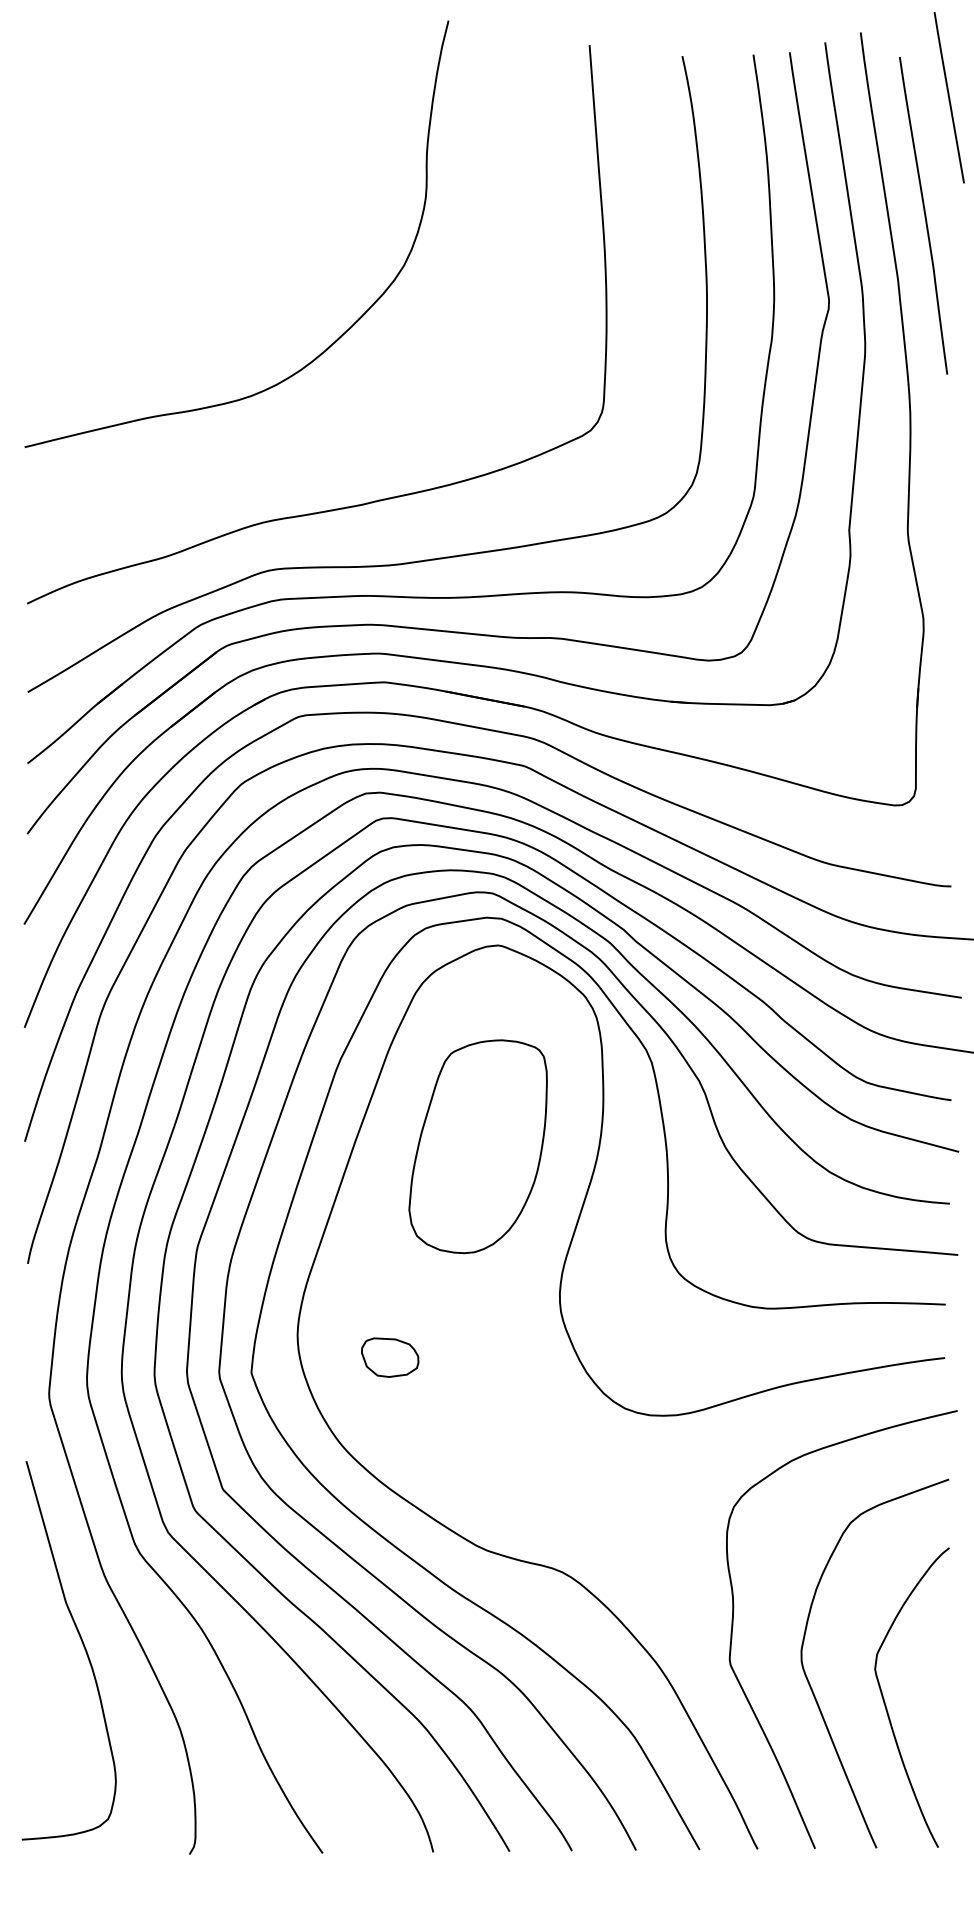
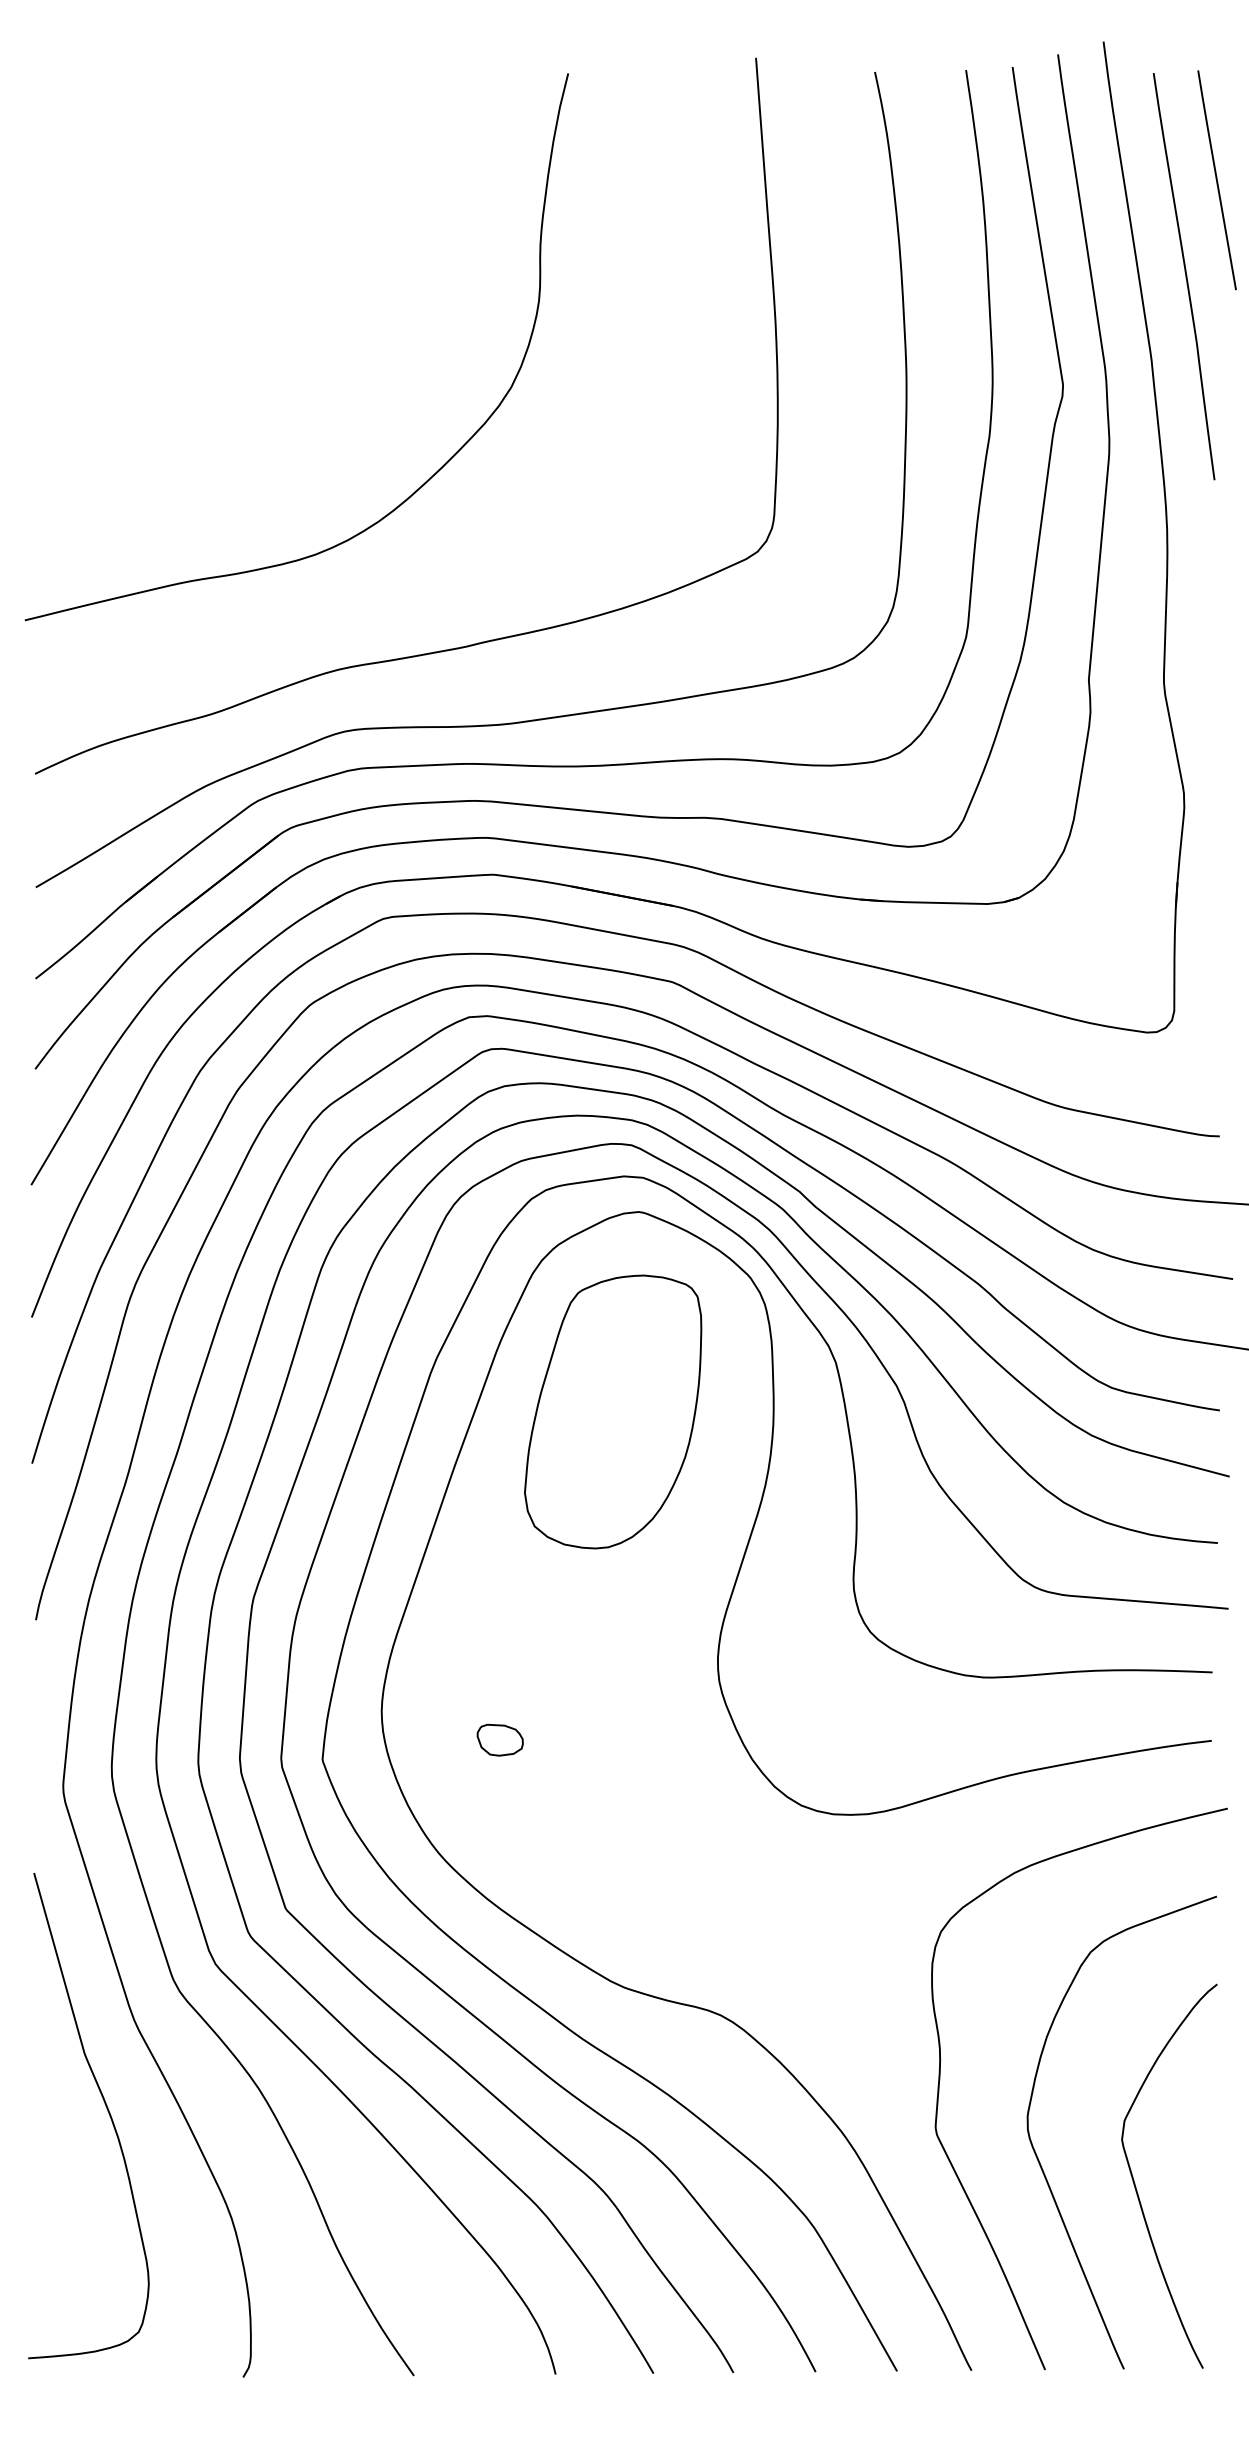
line: (948, 97) -> (1216, 180), moved
curve: (330, 344) -> (417, 488), moved
part: (478, 1146) -> (613, 1411), moved
part: (389, 1356) -> (499, 1739), size x0.62

